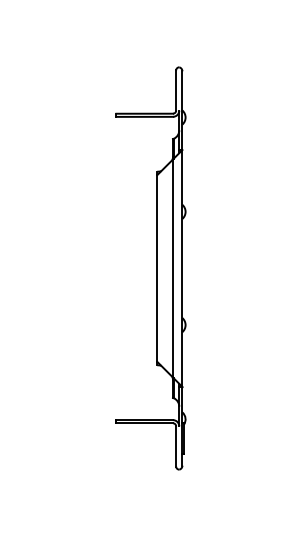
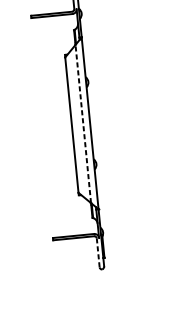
line: (173, 268) -> (83, 123), solid -> dashed
line: (176, 446) -> (98, 252), solid -> dashed

